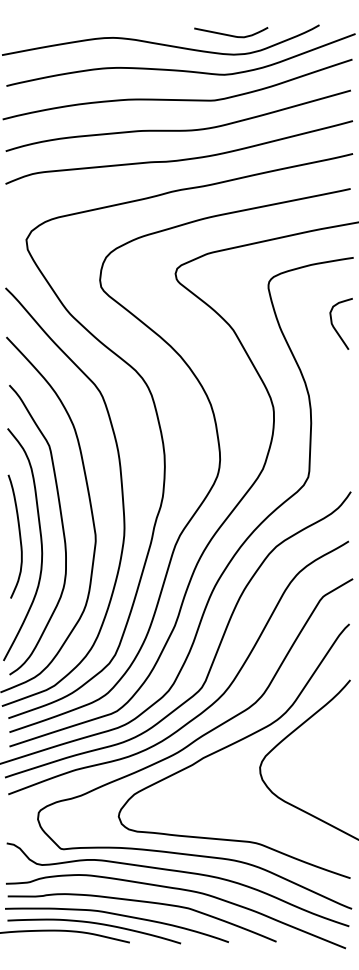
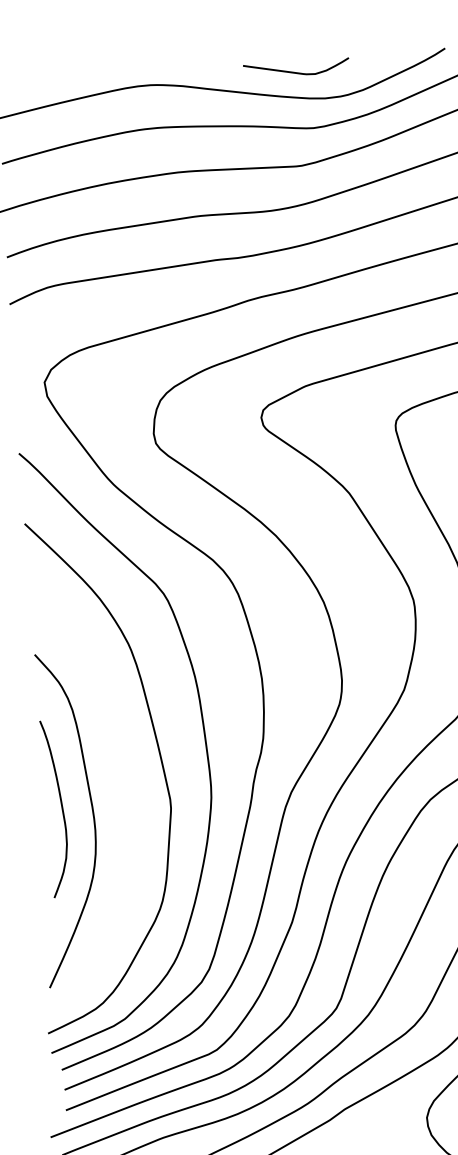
curve: (230, 34) -> (295, 71), moved
curve: (61, 525) -> (120, 788), removed

